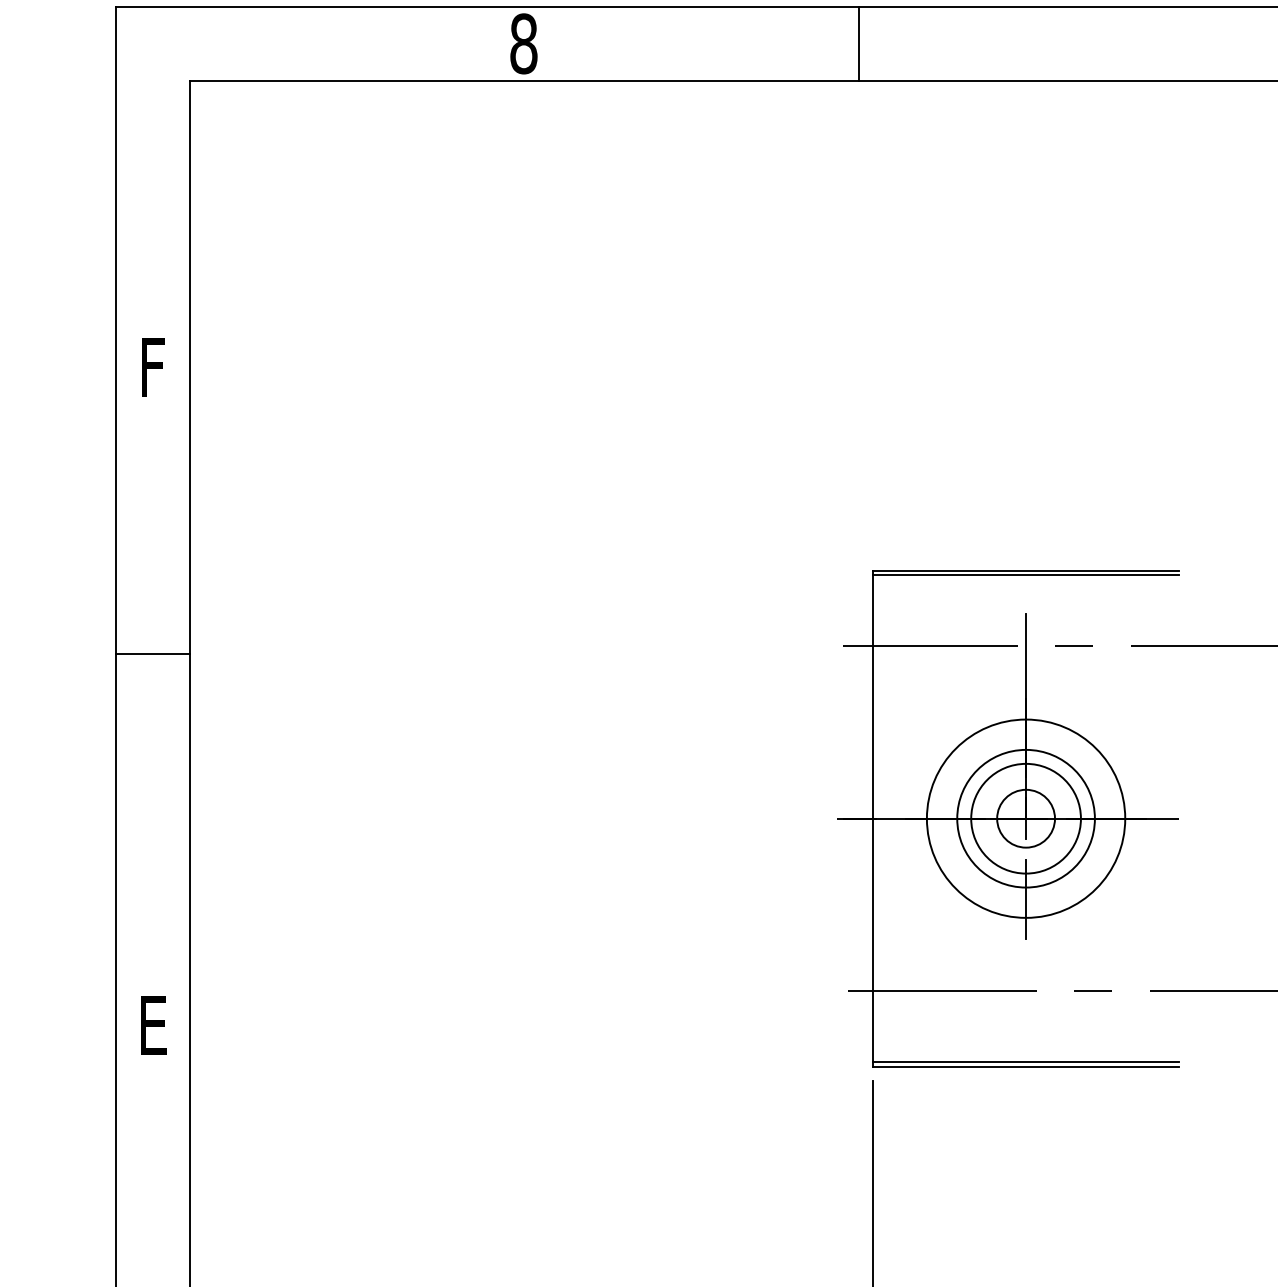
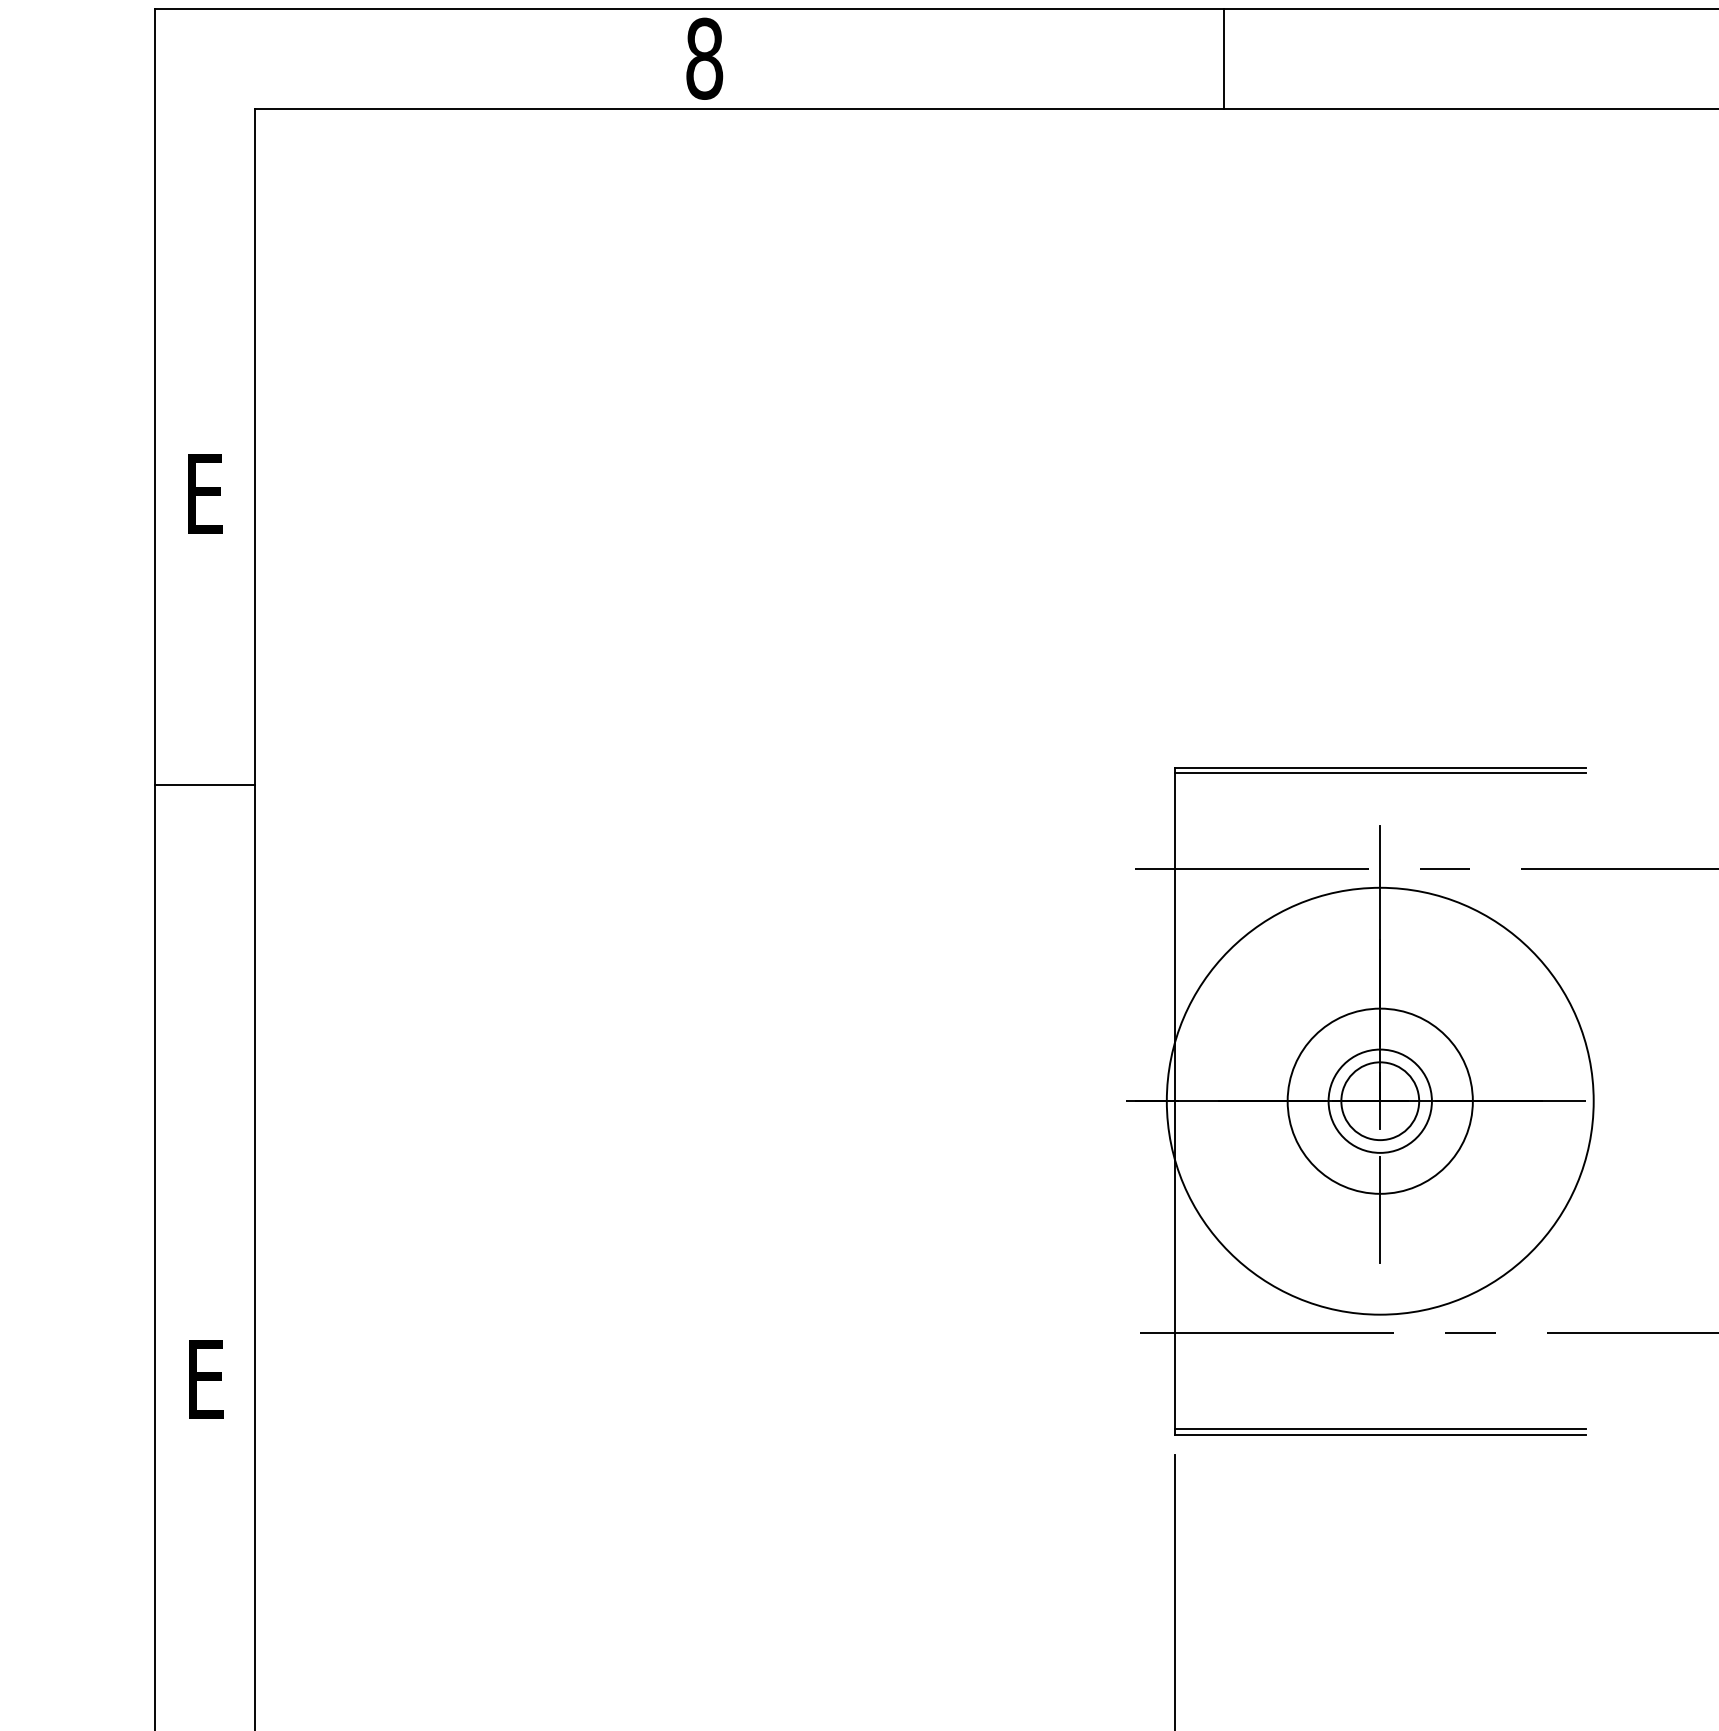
line: (859, 43) -> (1223, 58), moved
text: (152, 366) -> (205, 493), F -> E
line: (152, 653) -> (205, 785), moved
circle: (1025, 818) -> (1379, 1100), size x1.6
circle: (1026, 818) -> (1380, 1101), size x0.7

